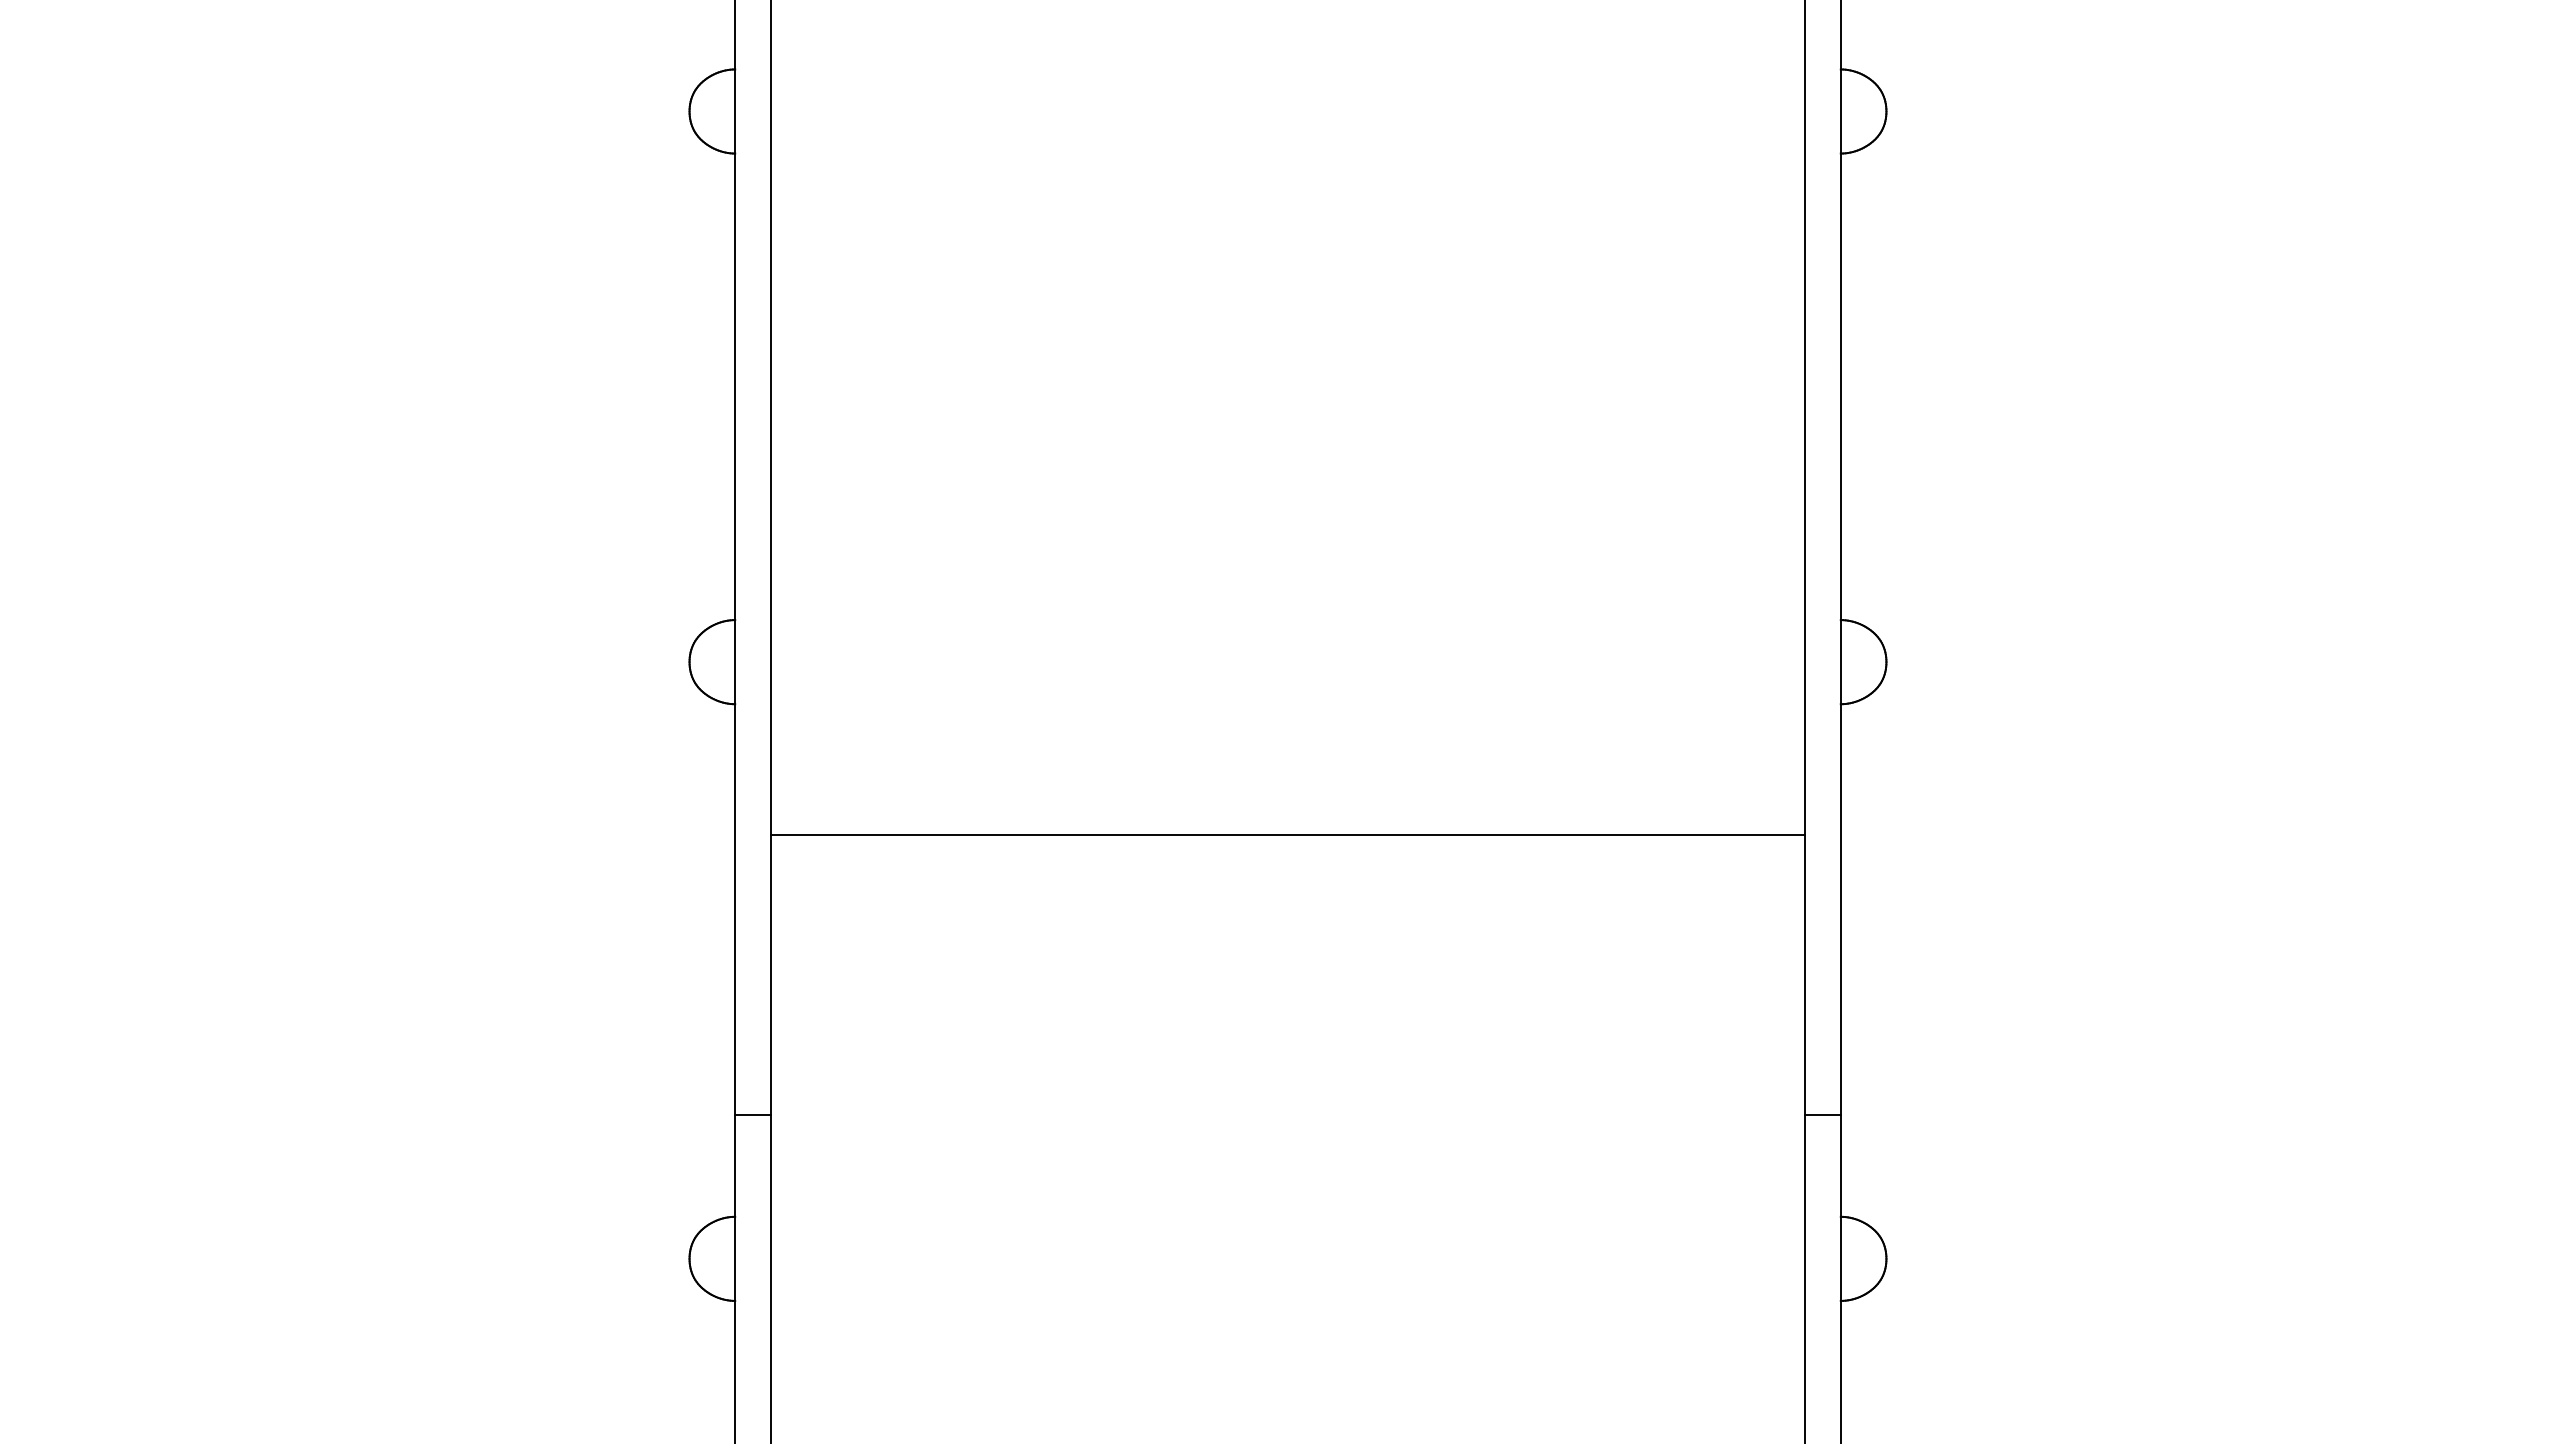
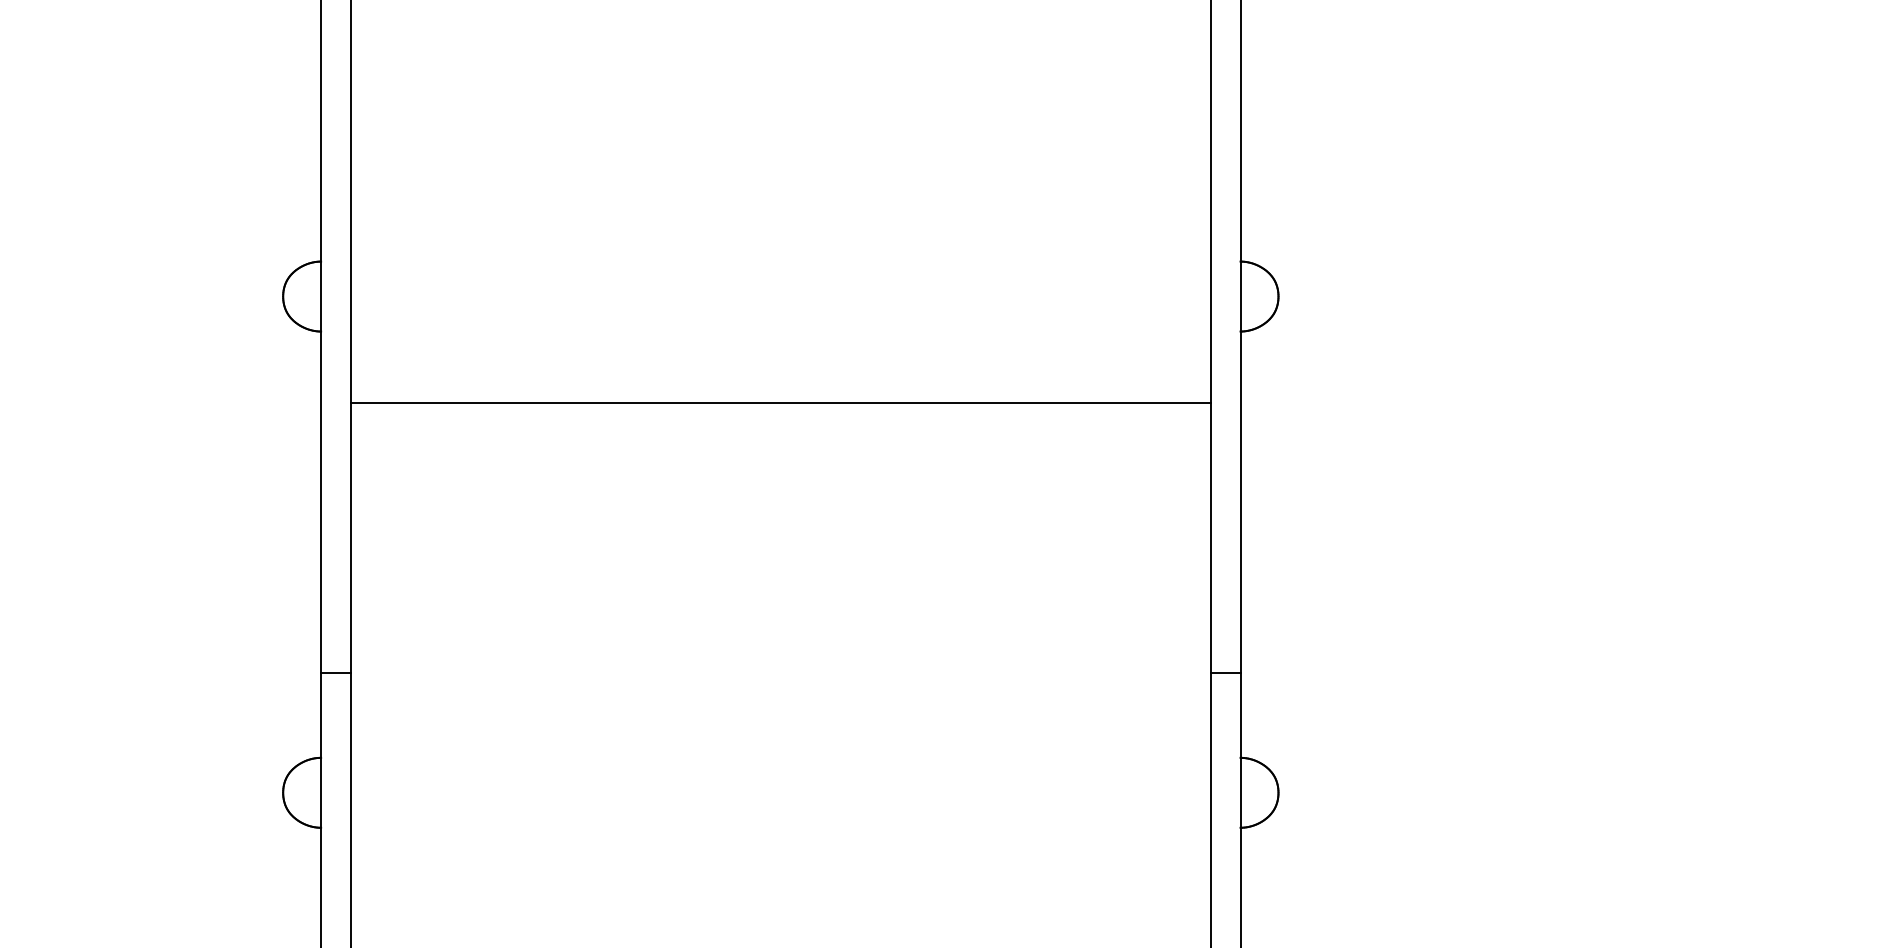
line: (1287, 835) -> (780, 403), moved

